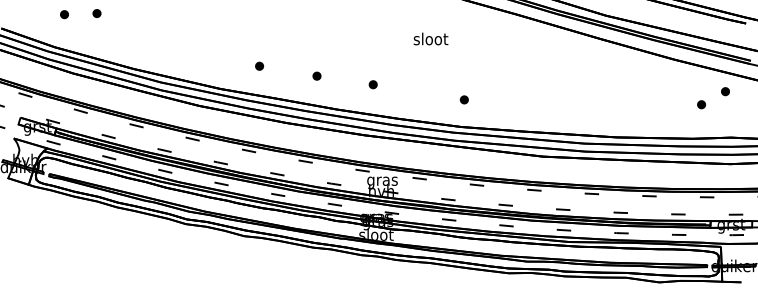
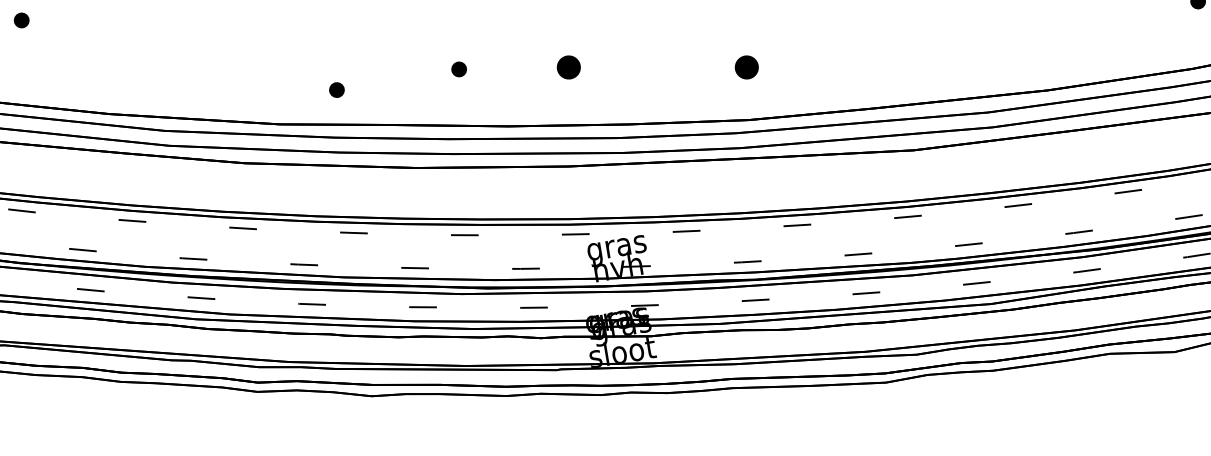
part: (259, 65) -> (336, 88), moved
part: (372, 84) -> (567, 67), size x1.6
part: (463, 99) -> (744, 67), size x1.6

